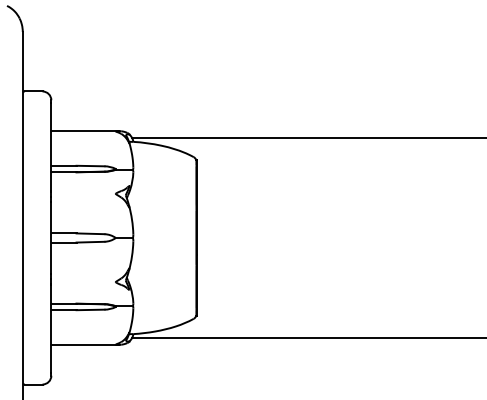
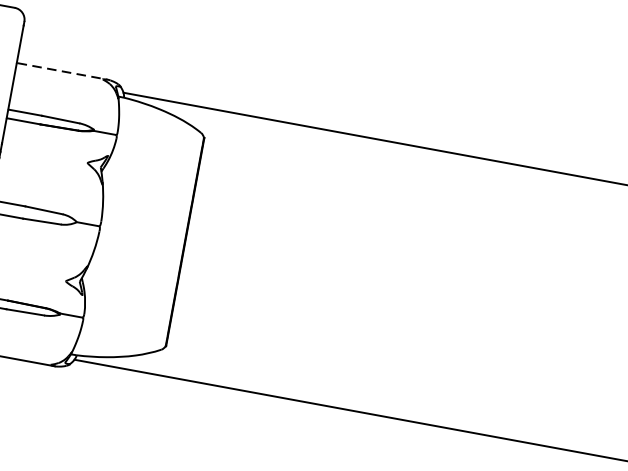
line: (85, 131) -> (62, 72), solid -> dashed

